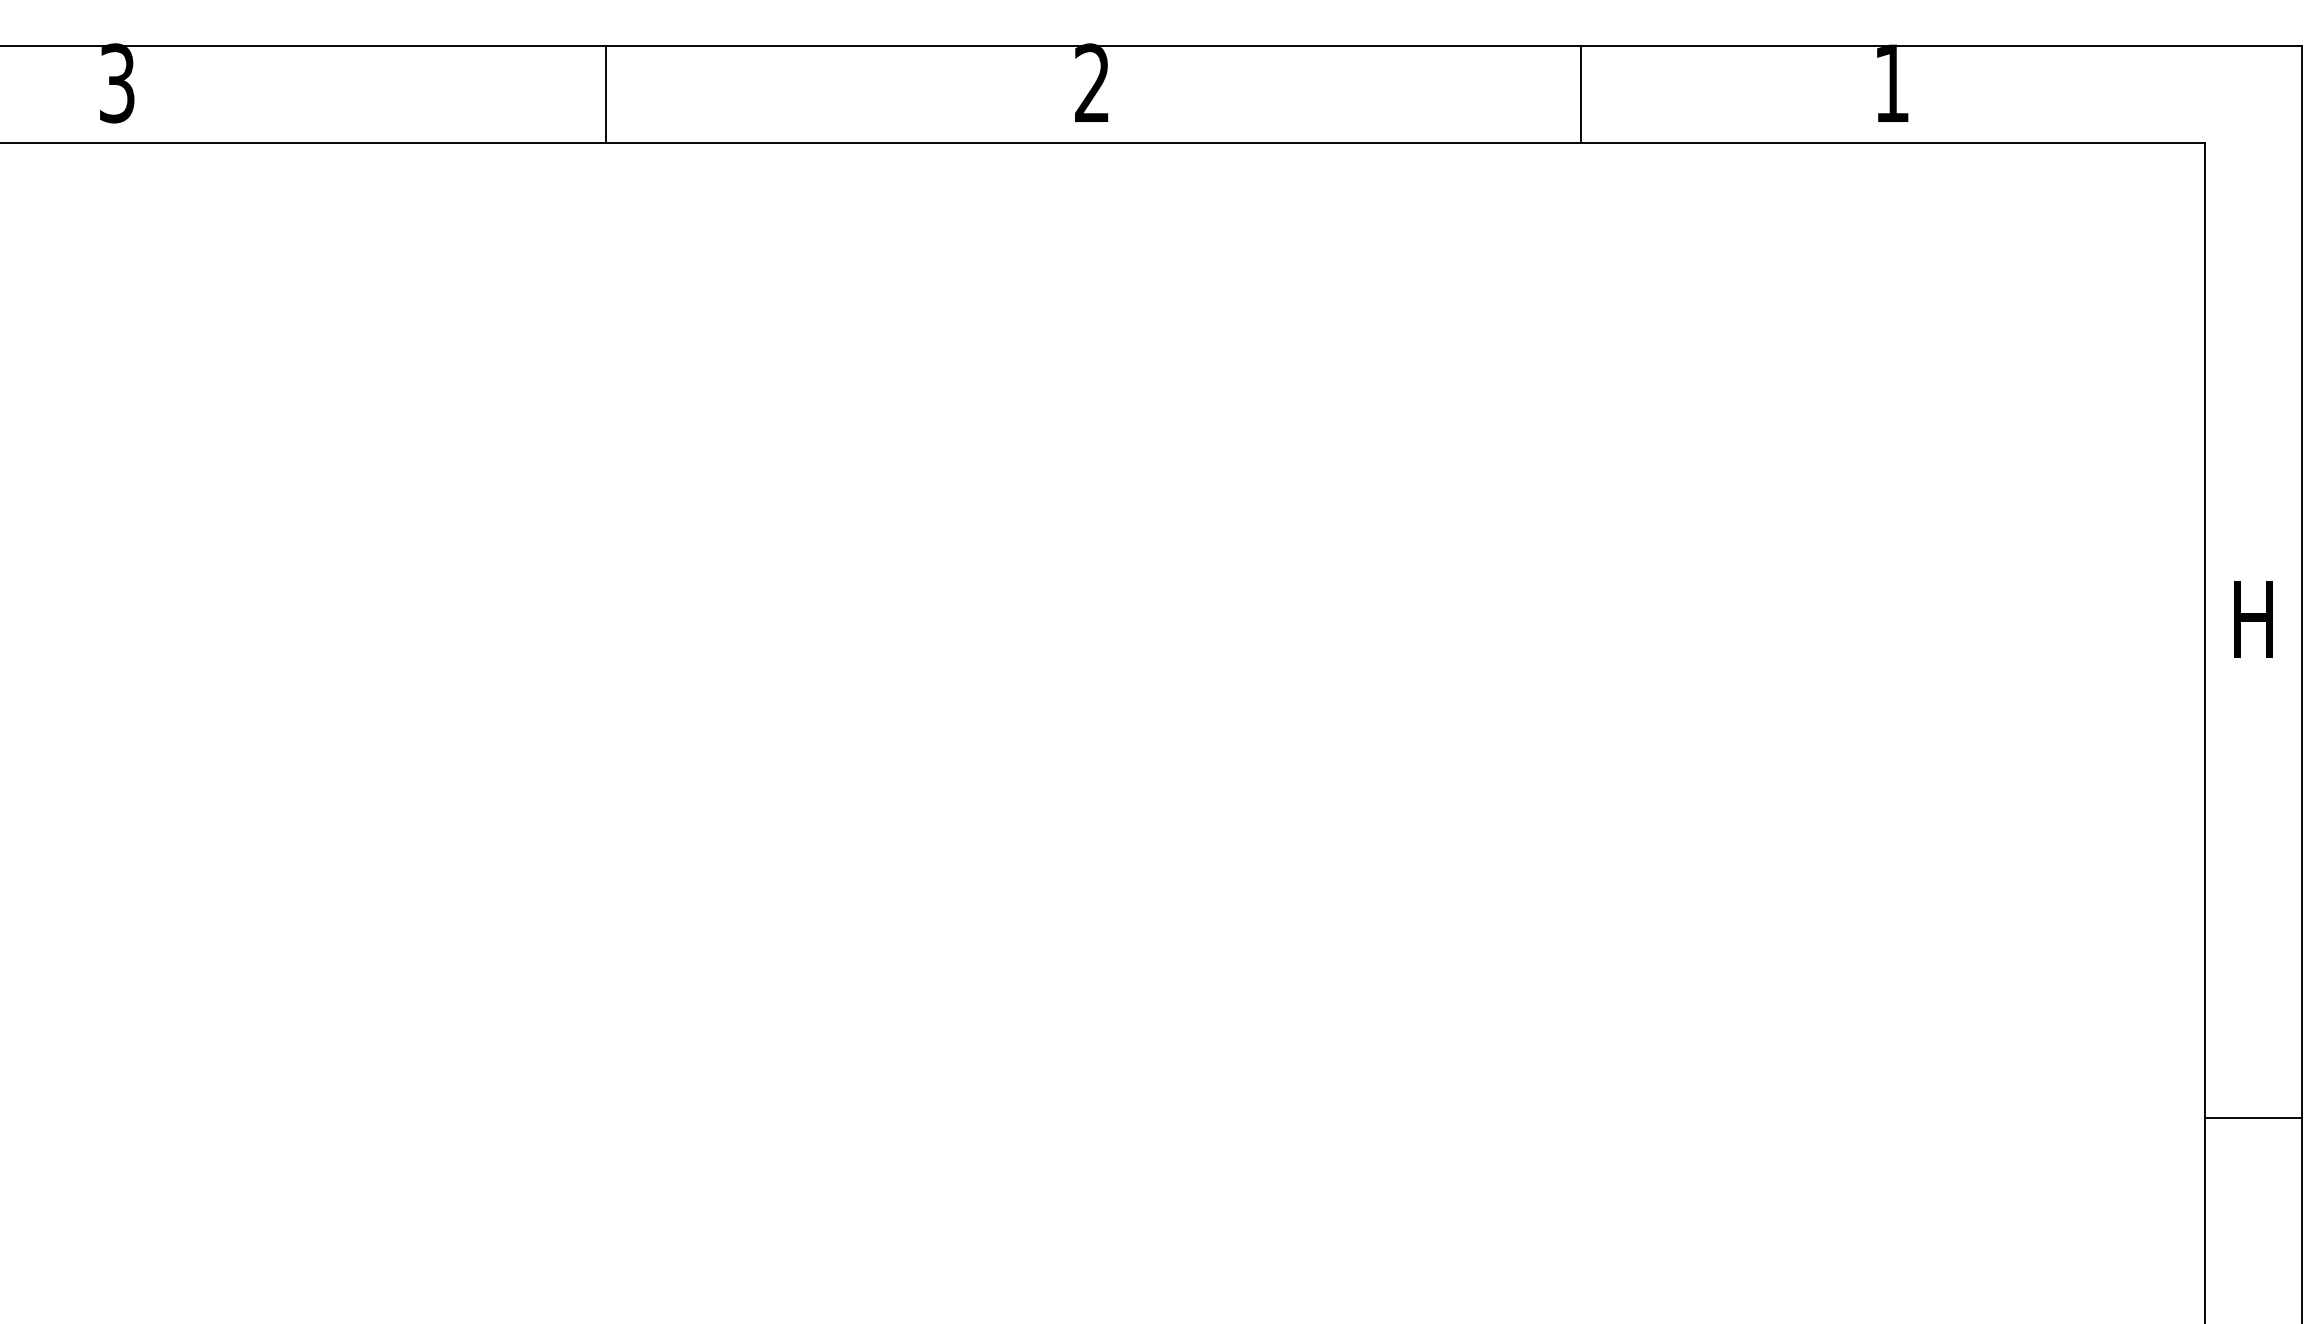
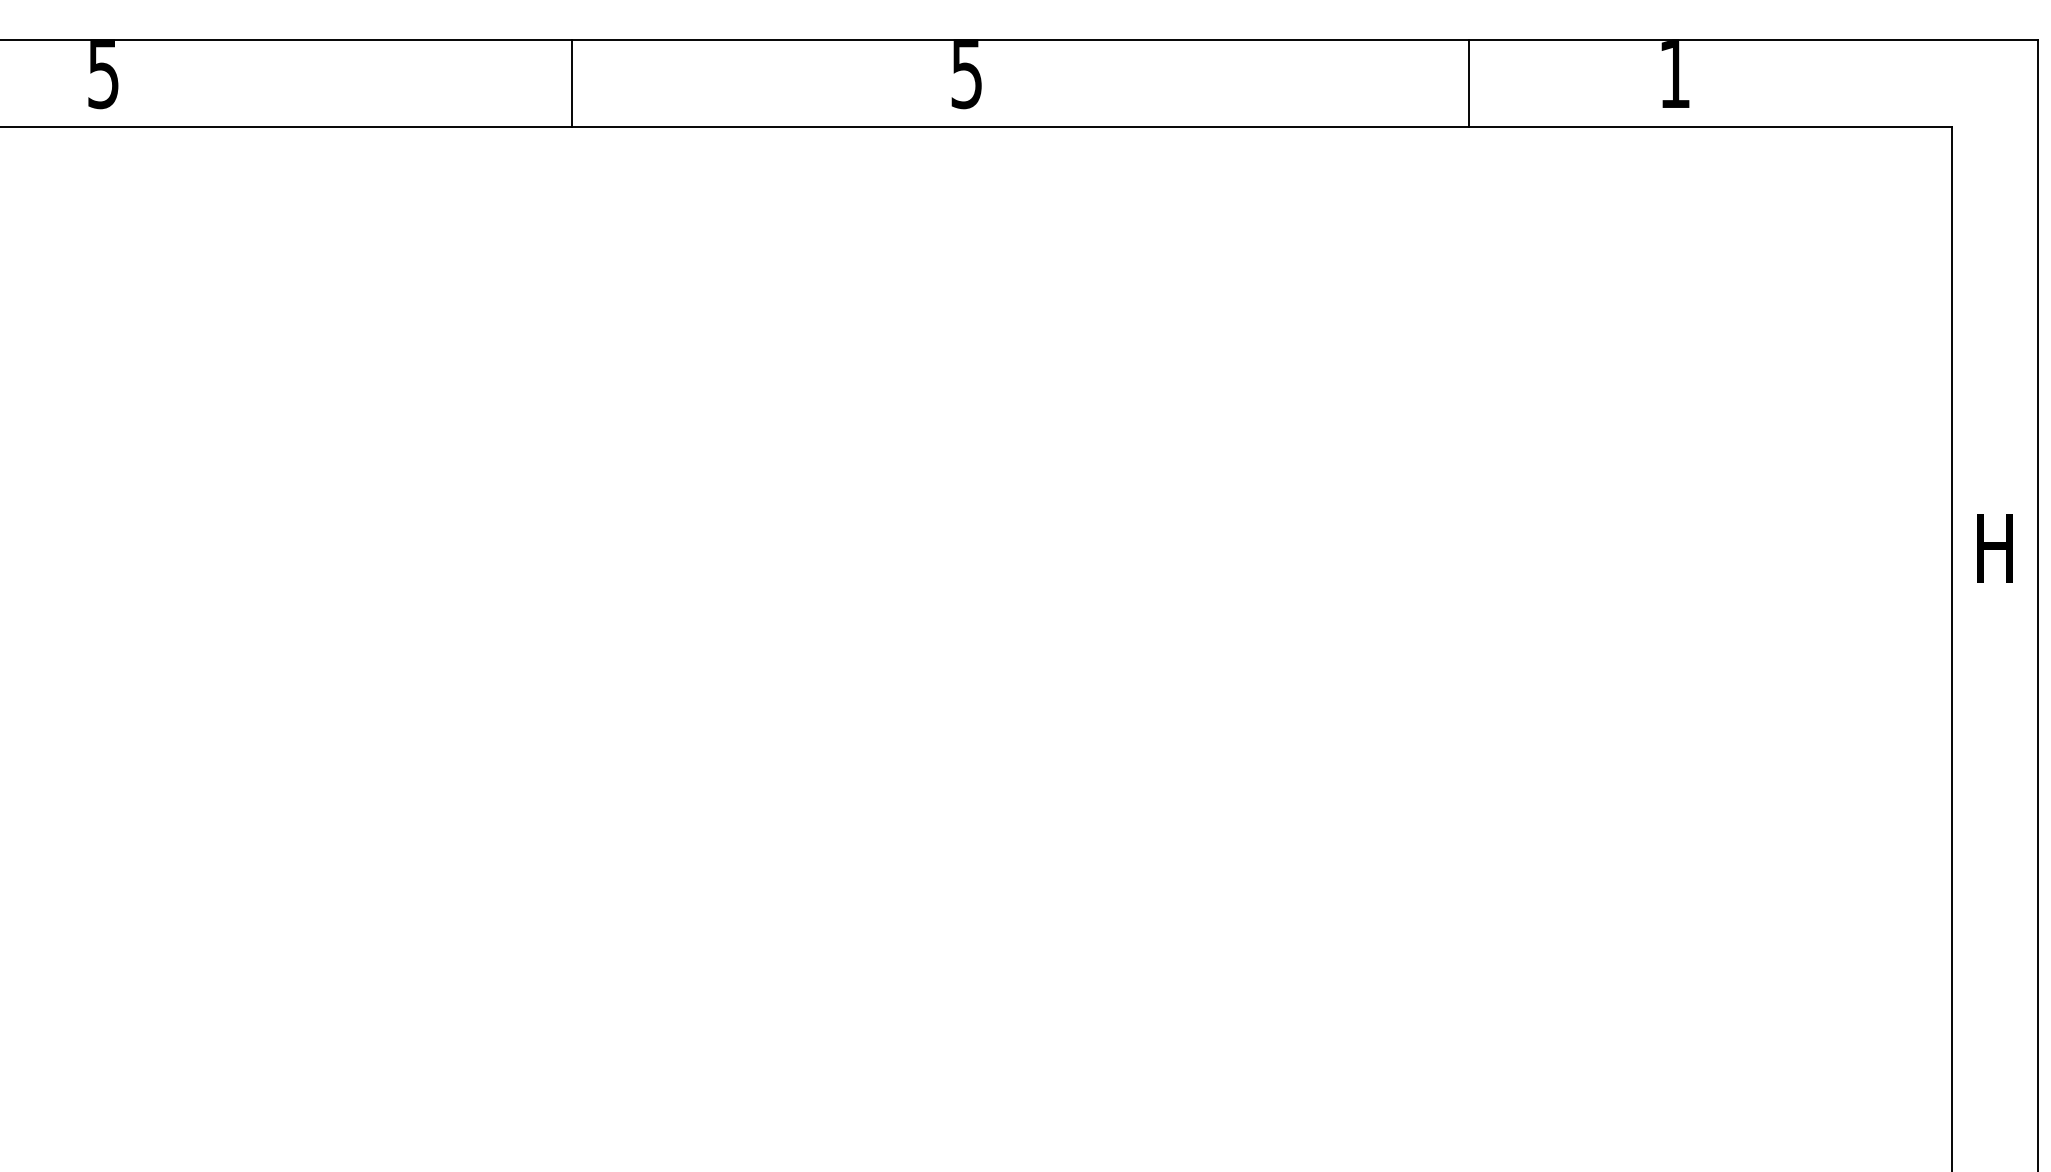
text: (117, 82) -> (103, 72), 3 -> 5
text: (1091, 83) -> (966, 73), 2 -> 5
line: (605, 94) -> (571, 83), moved
line: (1580, 94) -> (1469, 83), moved
line: (2253, 1118) -> (1995, 990), removed

